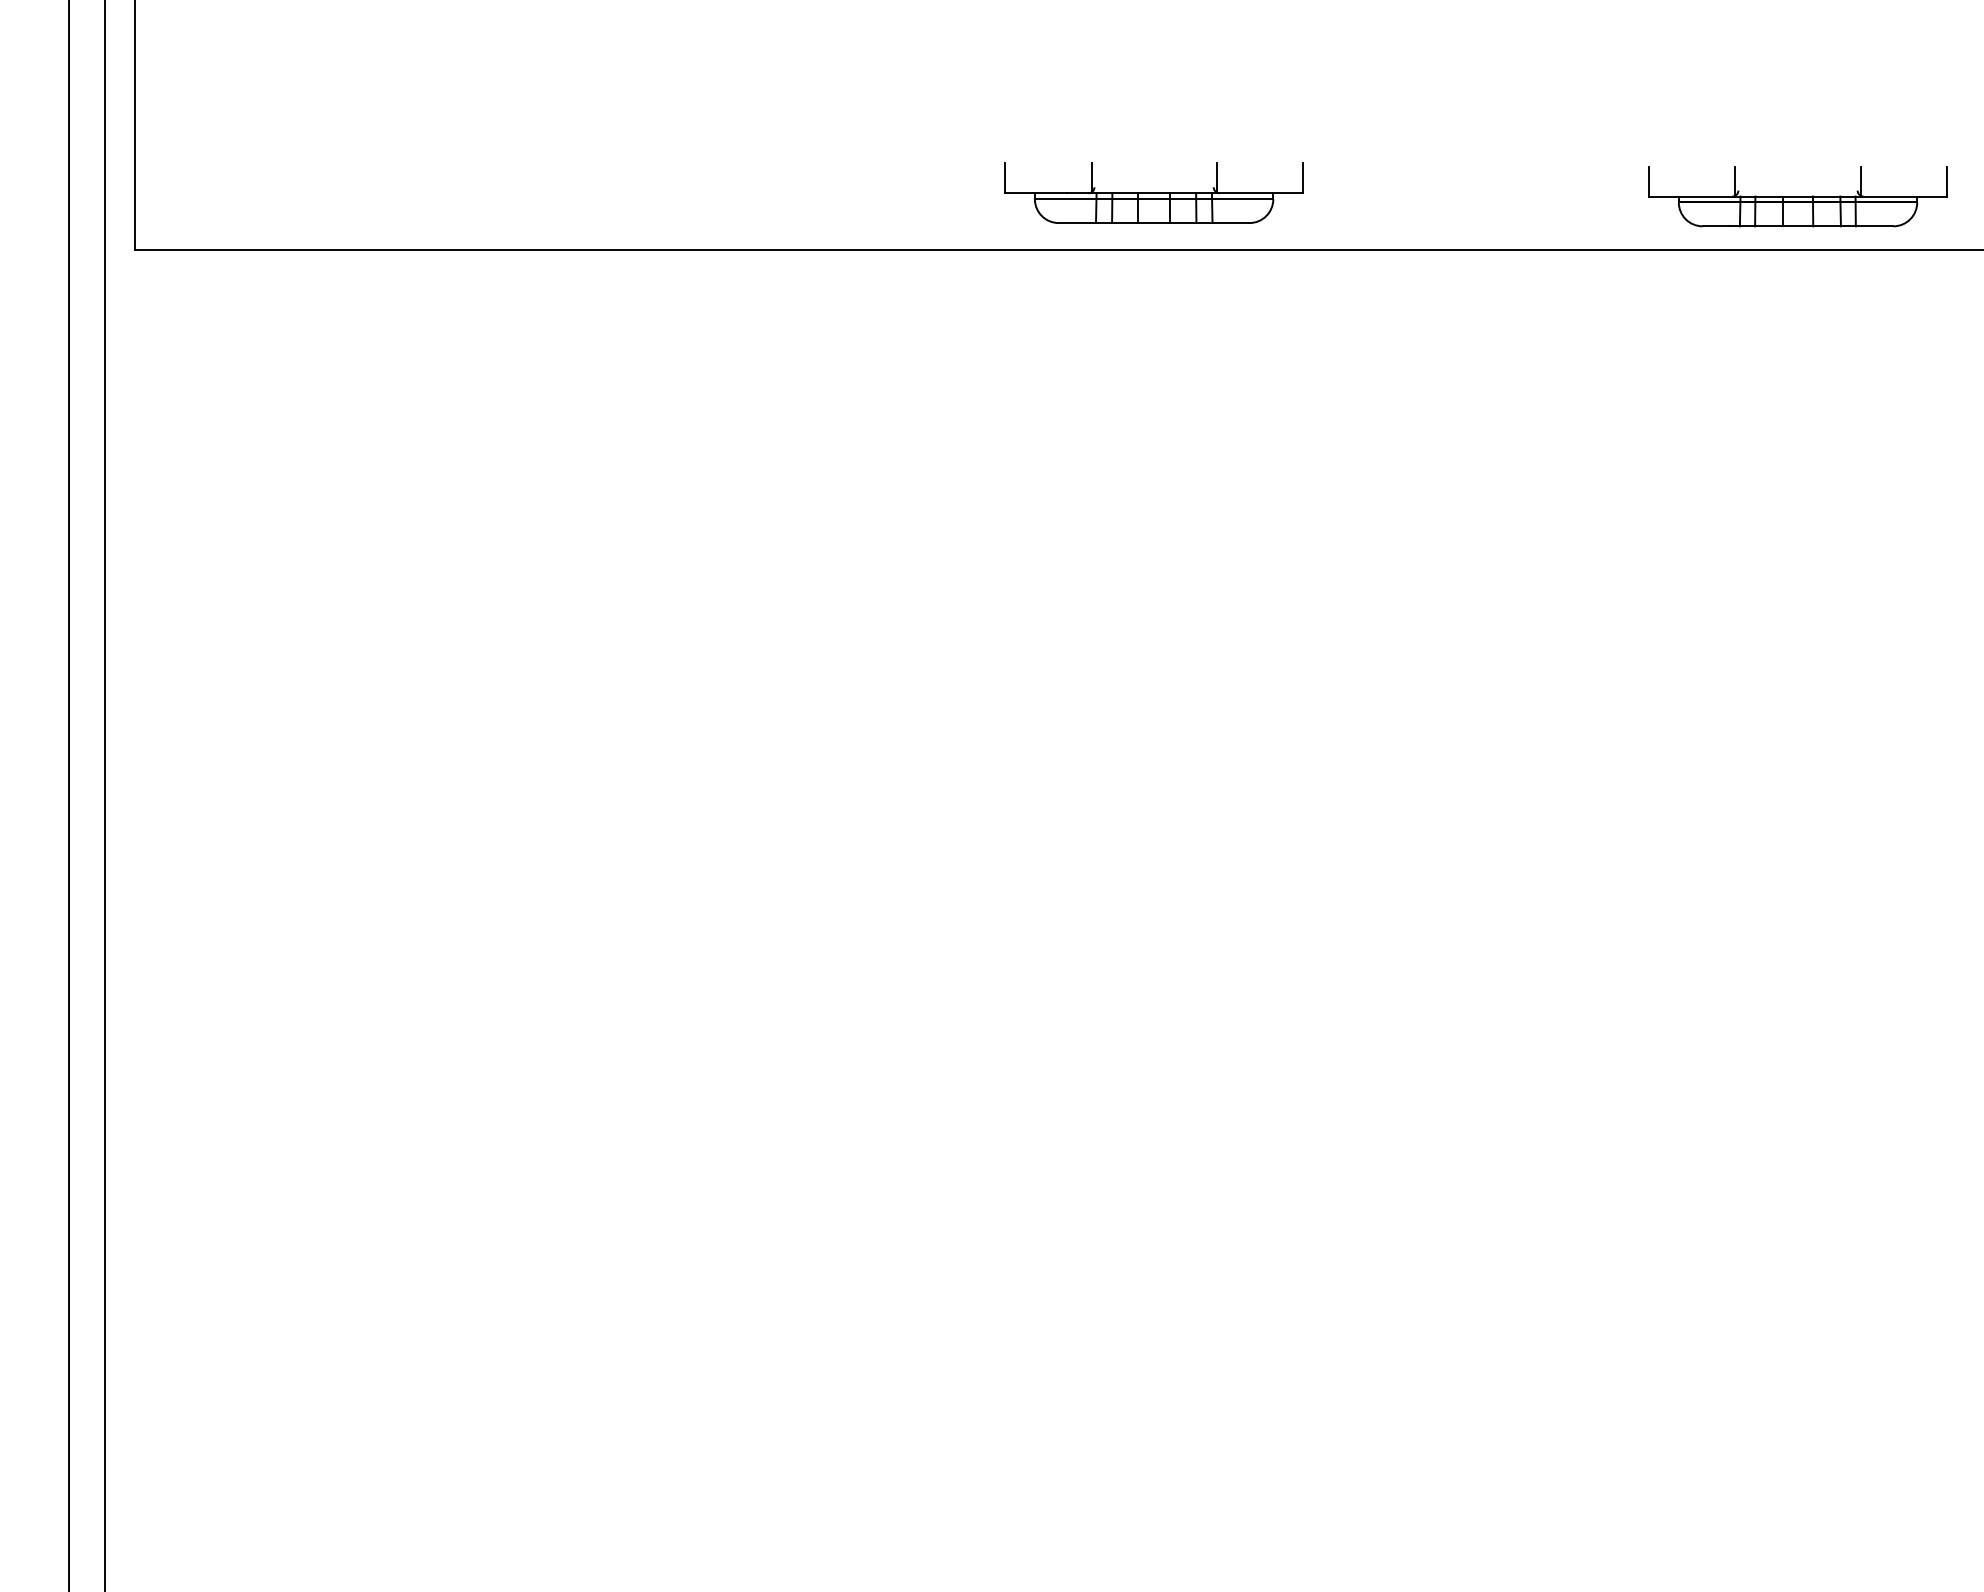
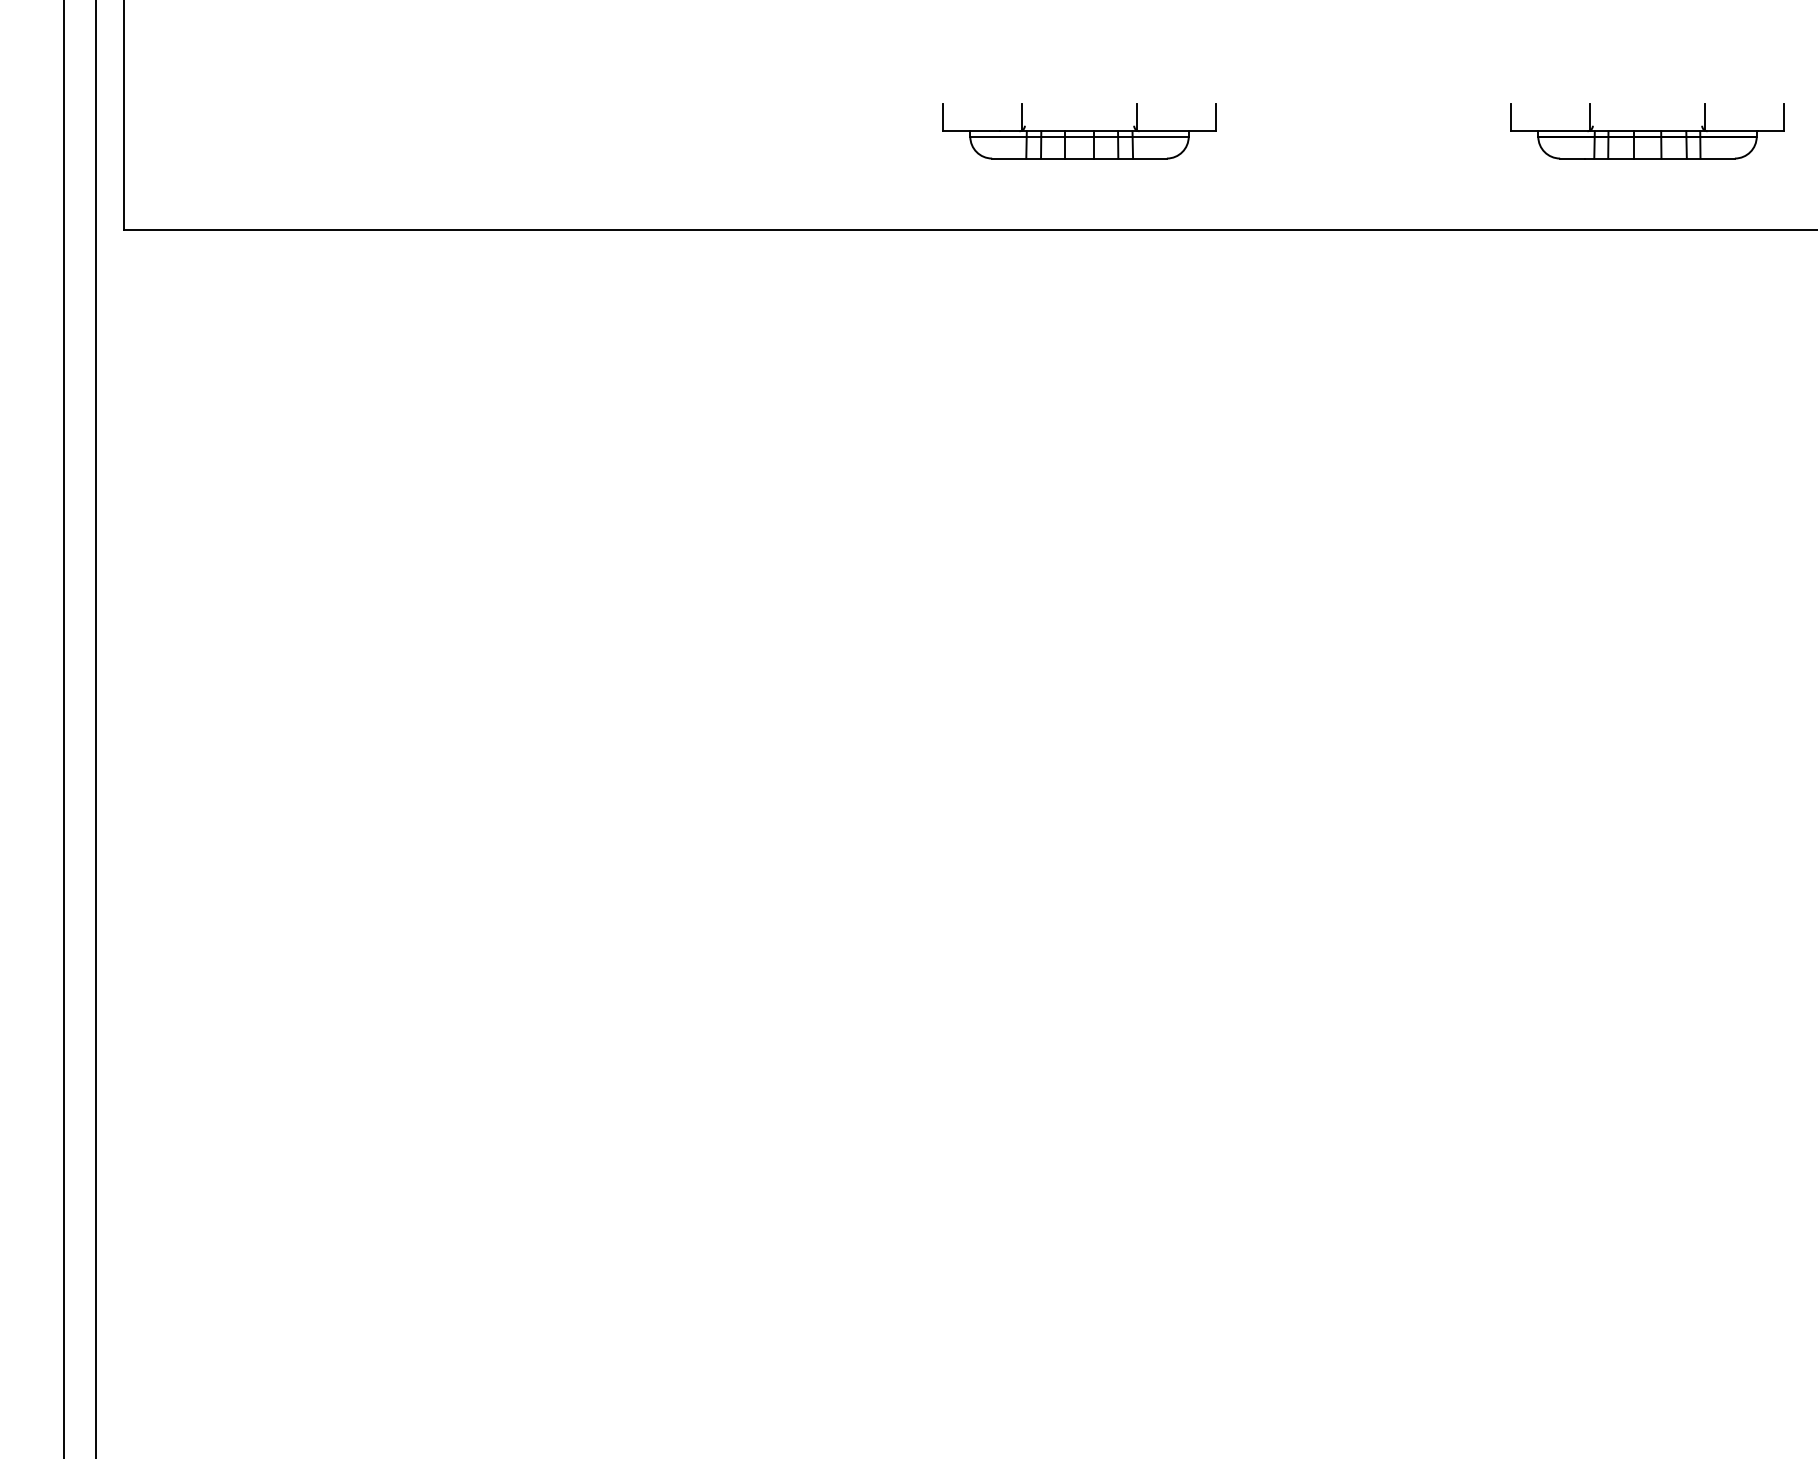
part: (1154, 193) -> (1079, 131), moved
part: (1797, 196) -> (1647, 131), moved

